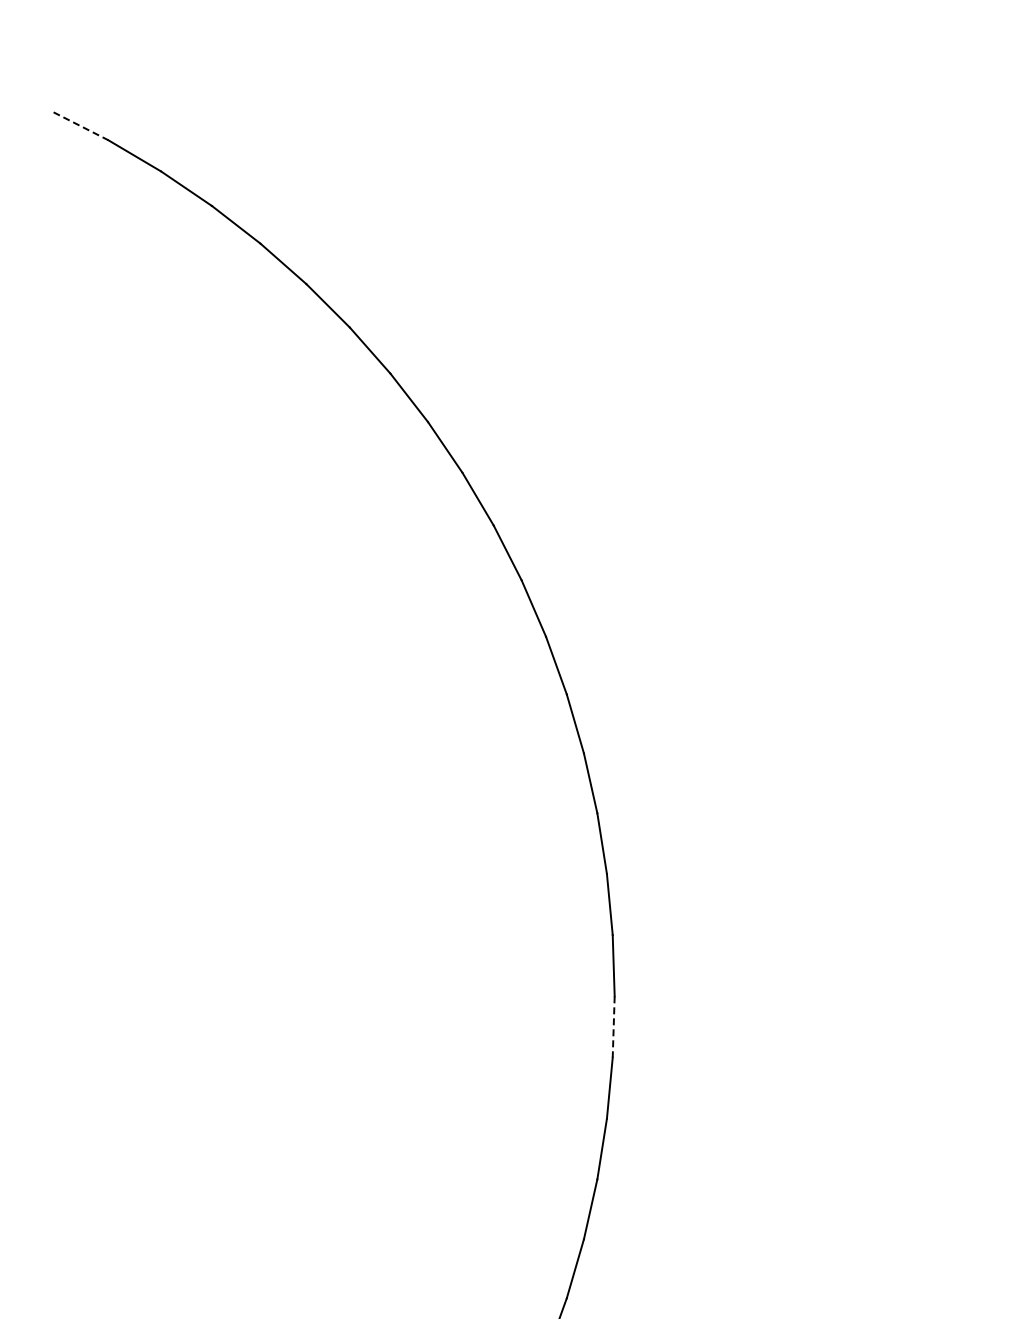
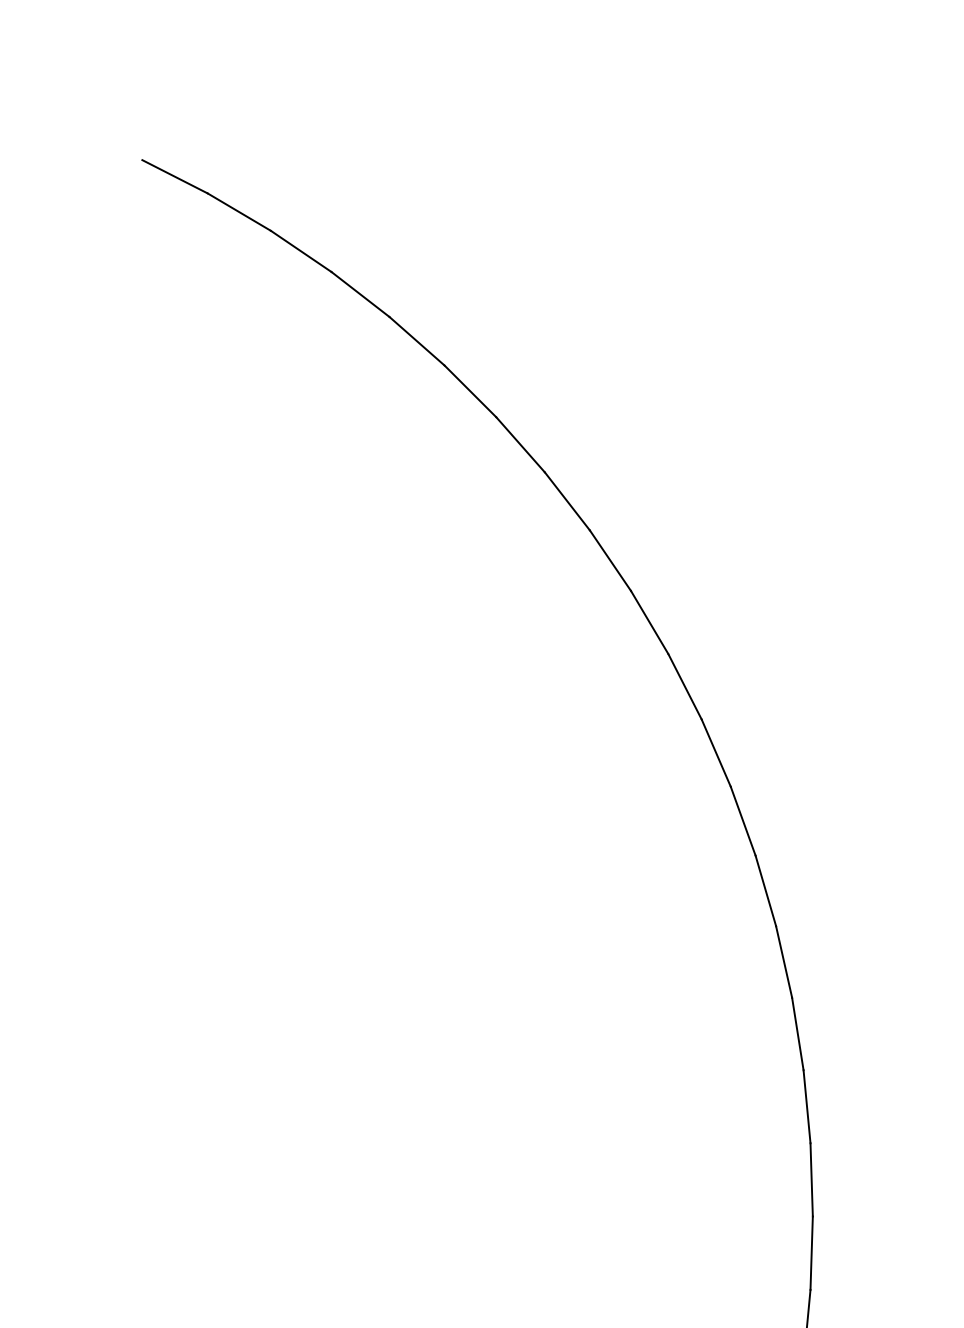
line: (80, 126) -> (174, 177), dashed -> solid
line: (613, 1027) -> (811, 1253), dashed -> solid

